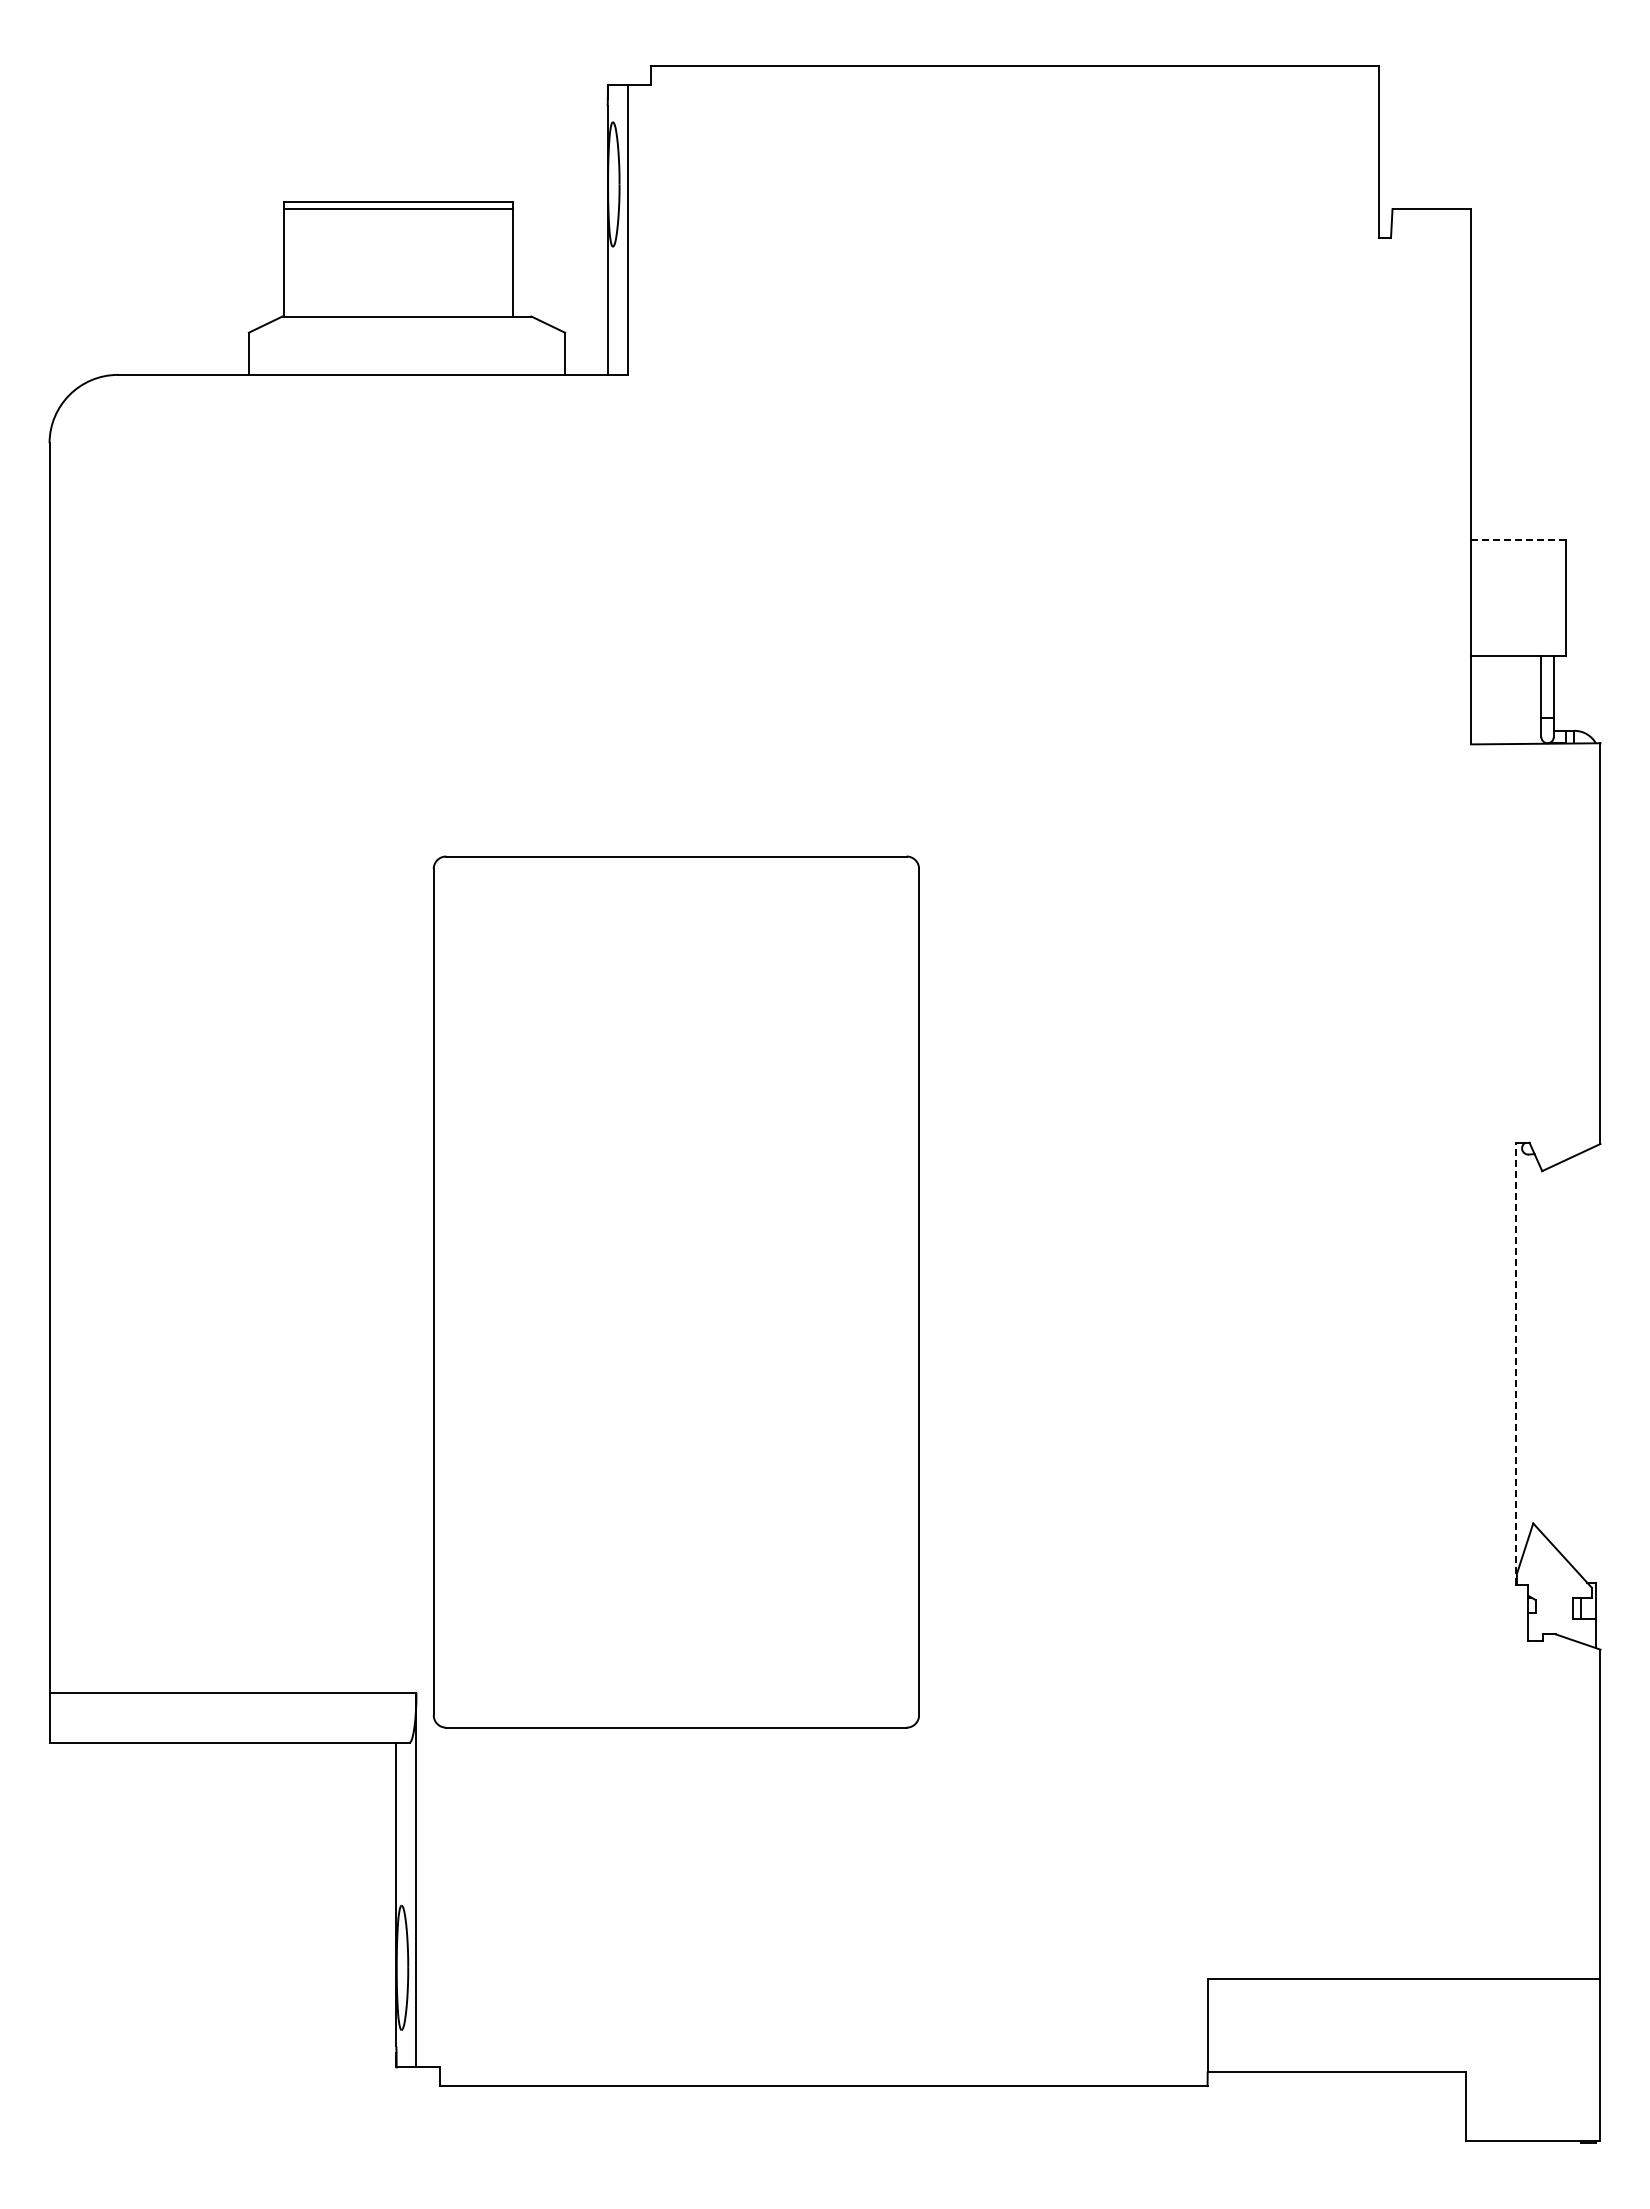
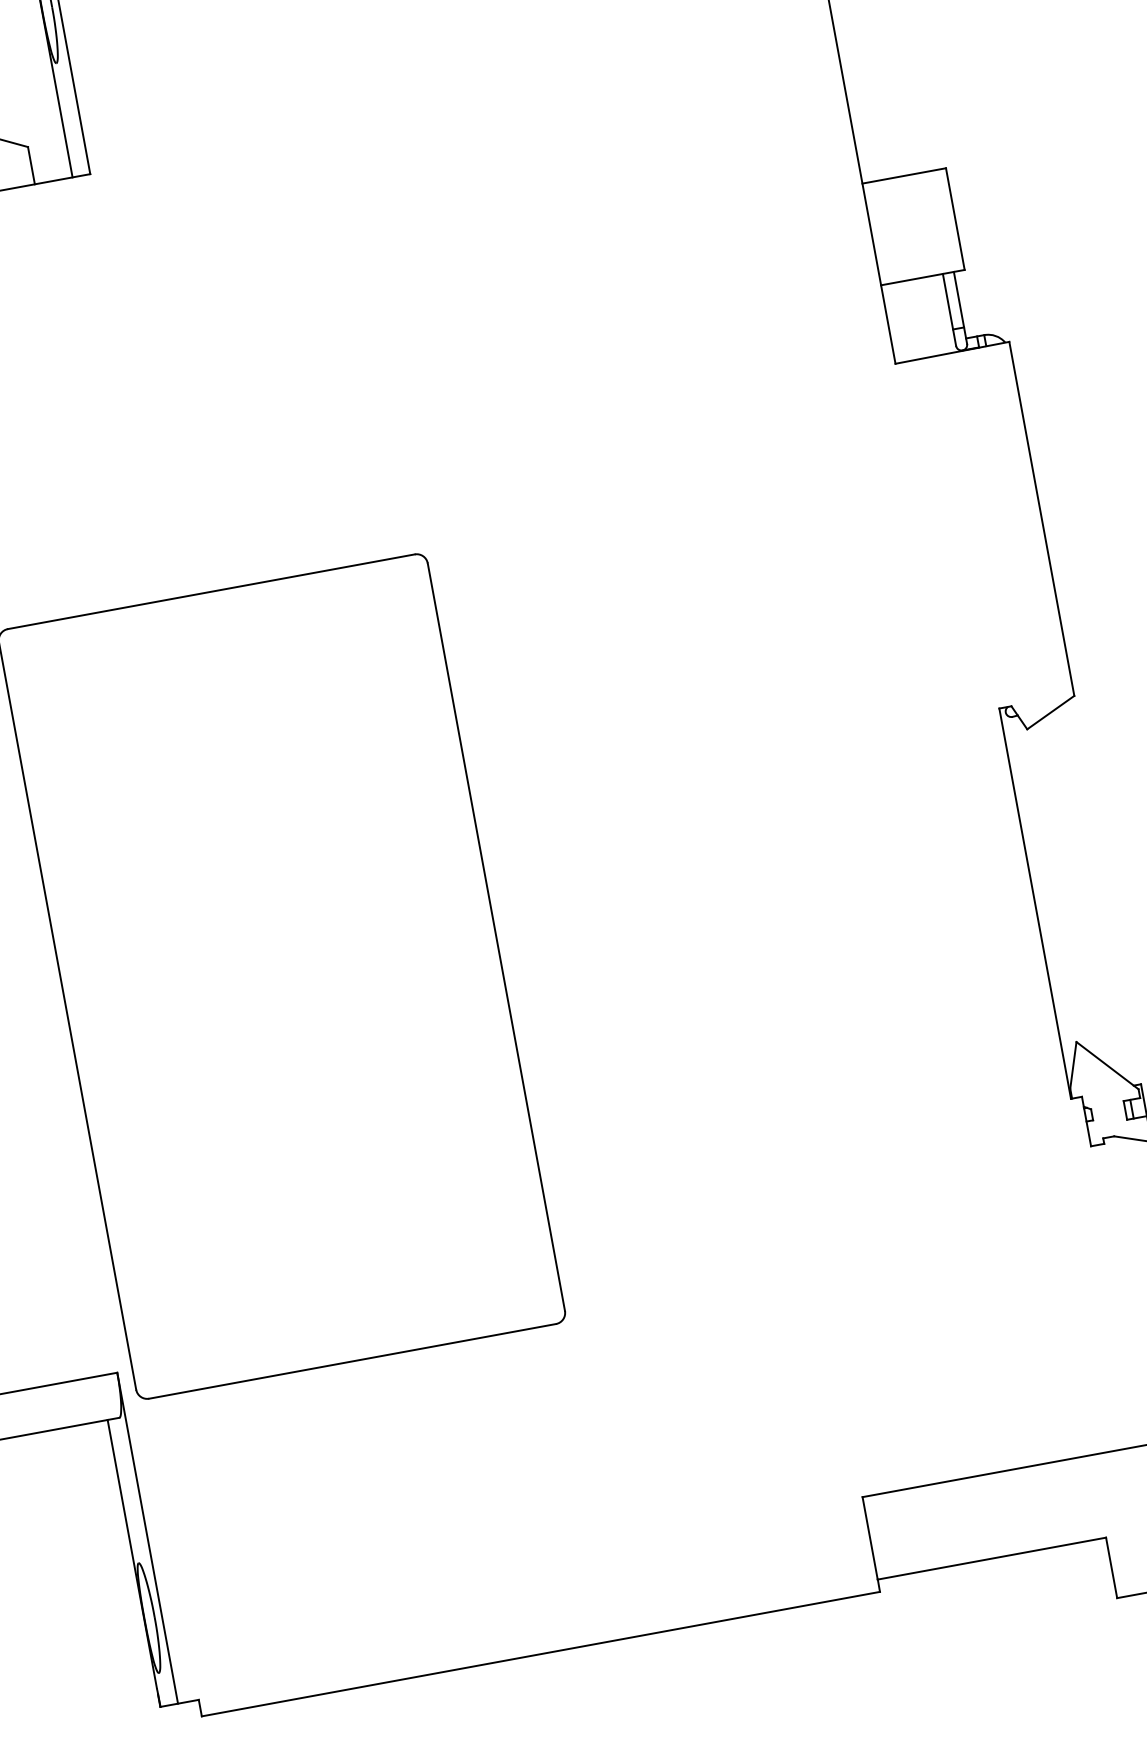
line: (1518, 540) -> (904, 176), dashed -> solid
line: (1515, 1363) -> (1034, 903), dashed -> solid

